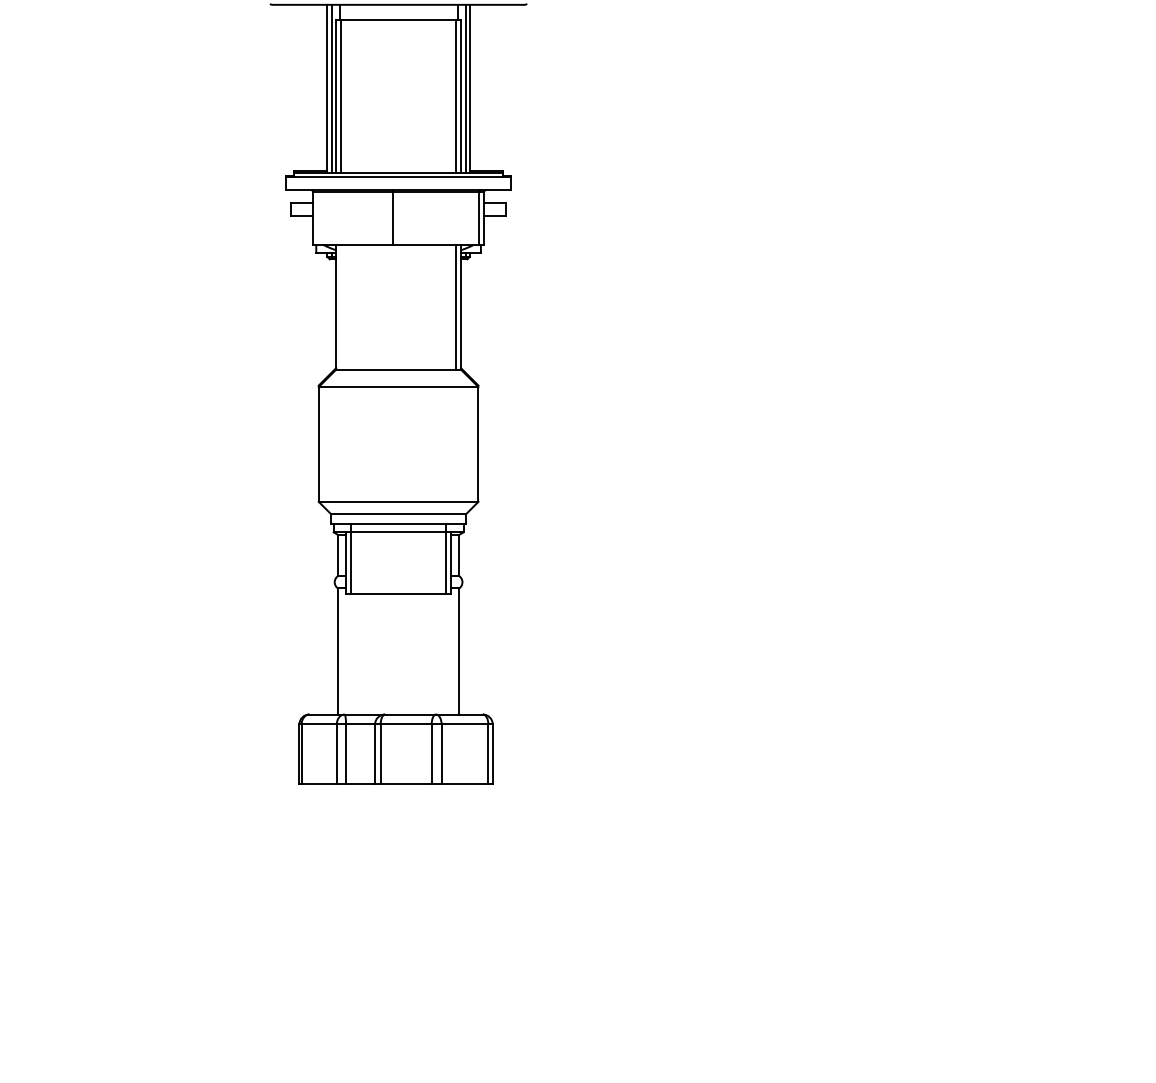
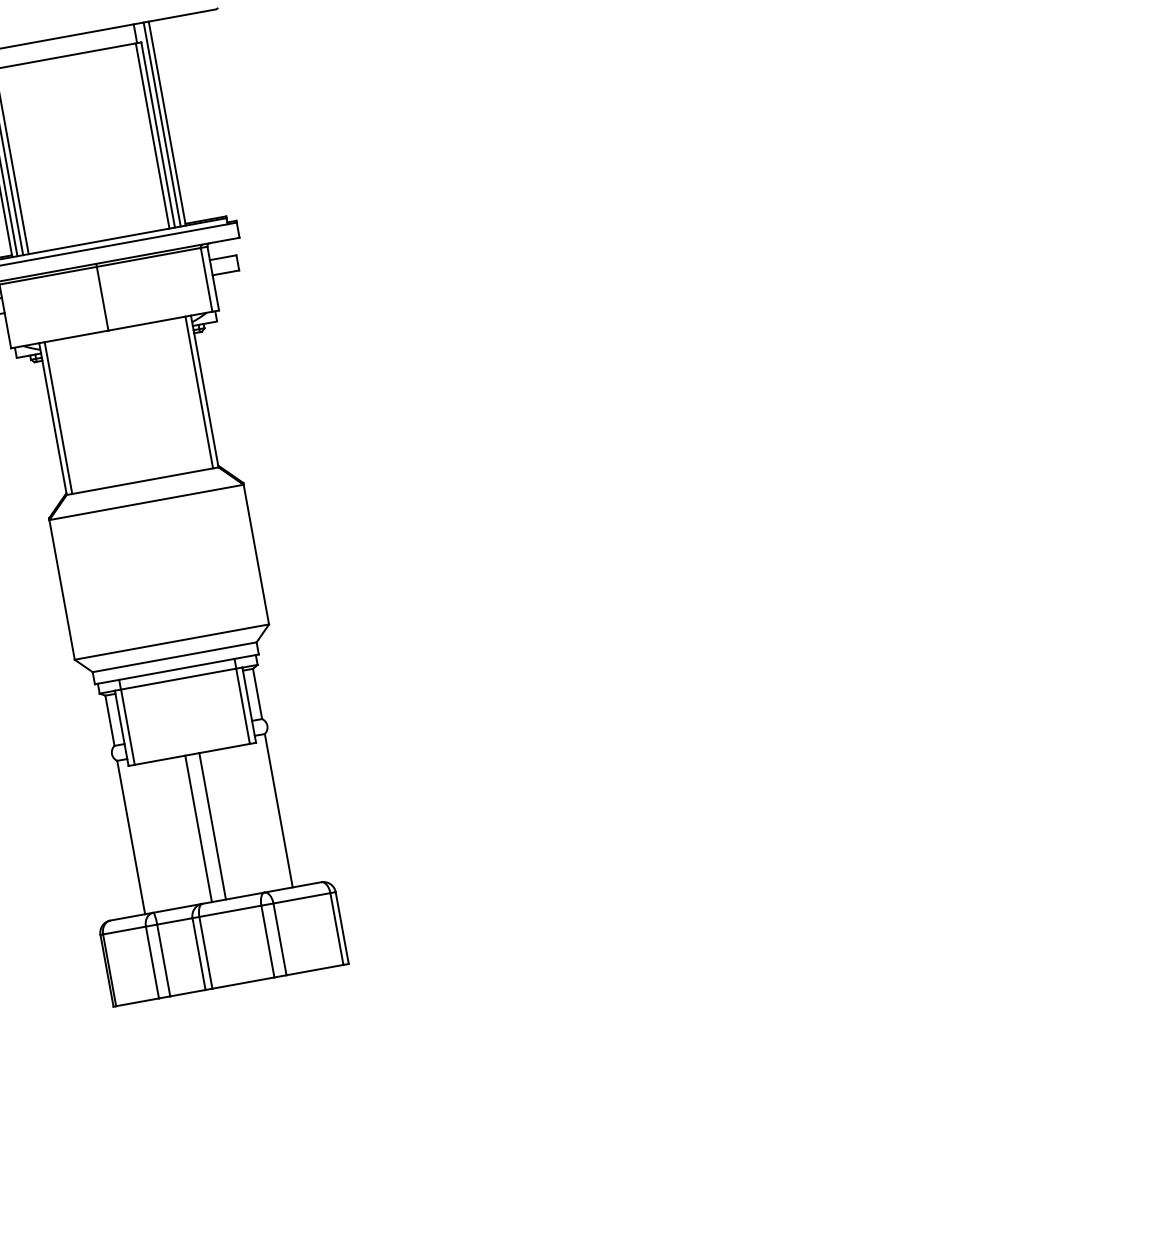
line: (340, 306) -> (58, 417), added
line: (392, 654) -> (198, 829), added
line: (404, 654) -> (212, 826), added

